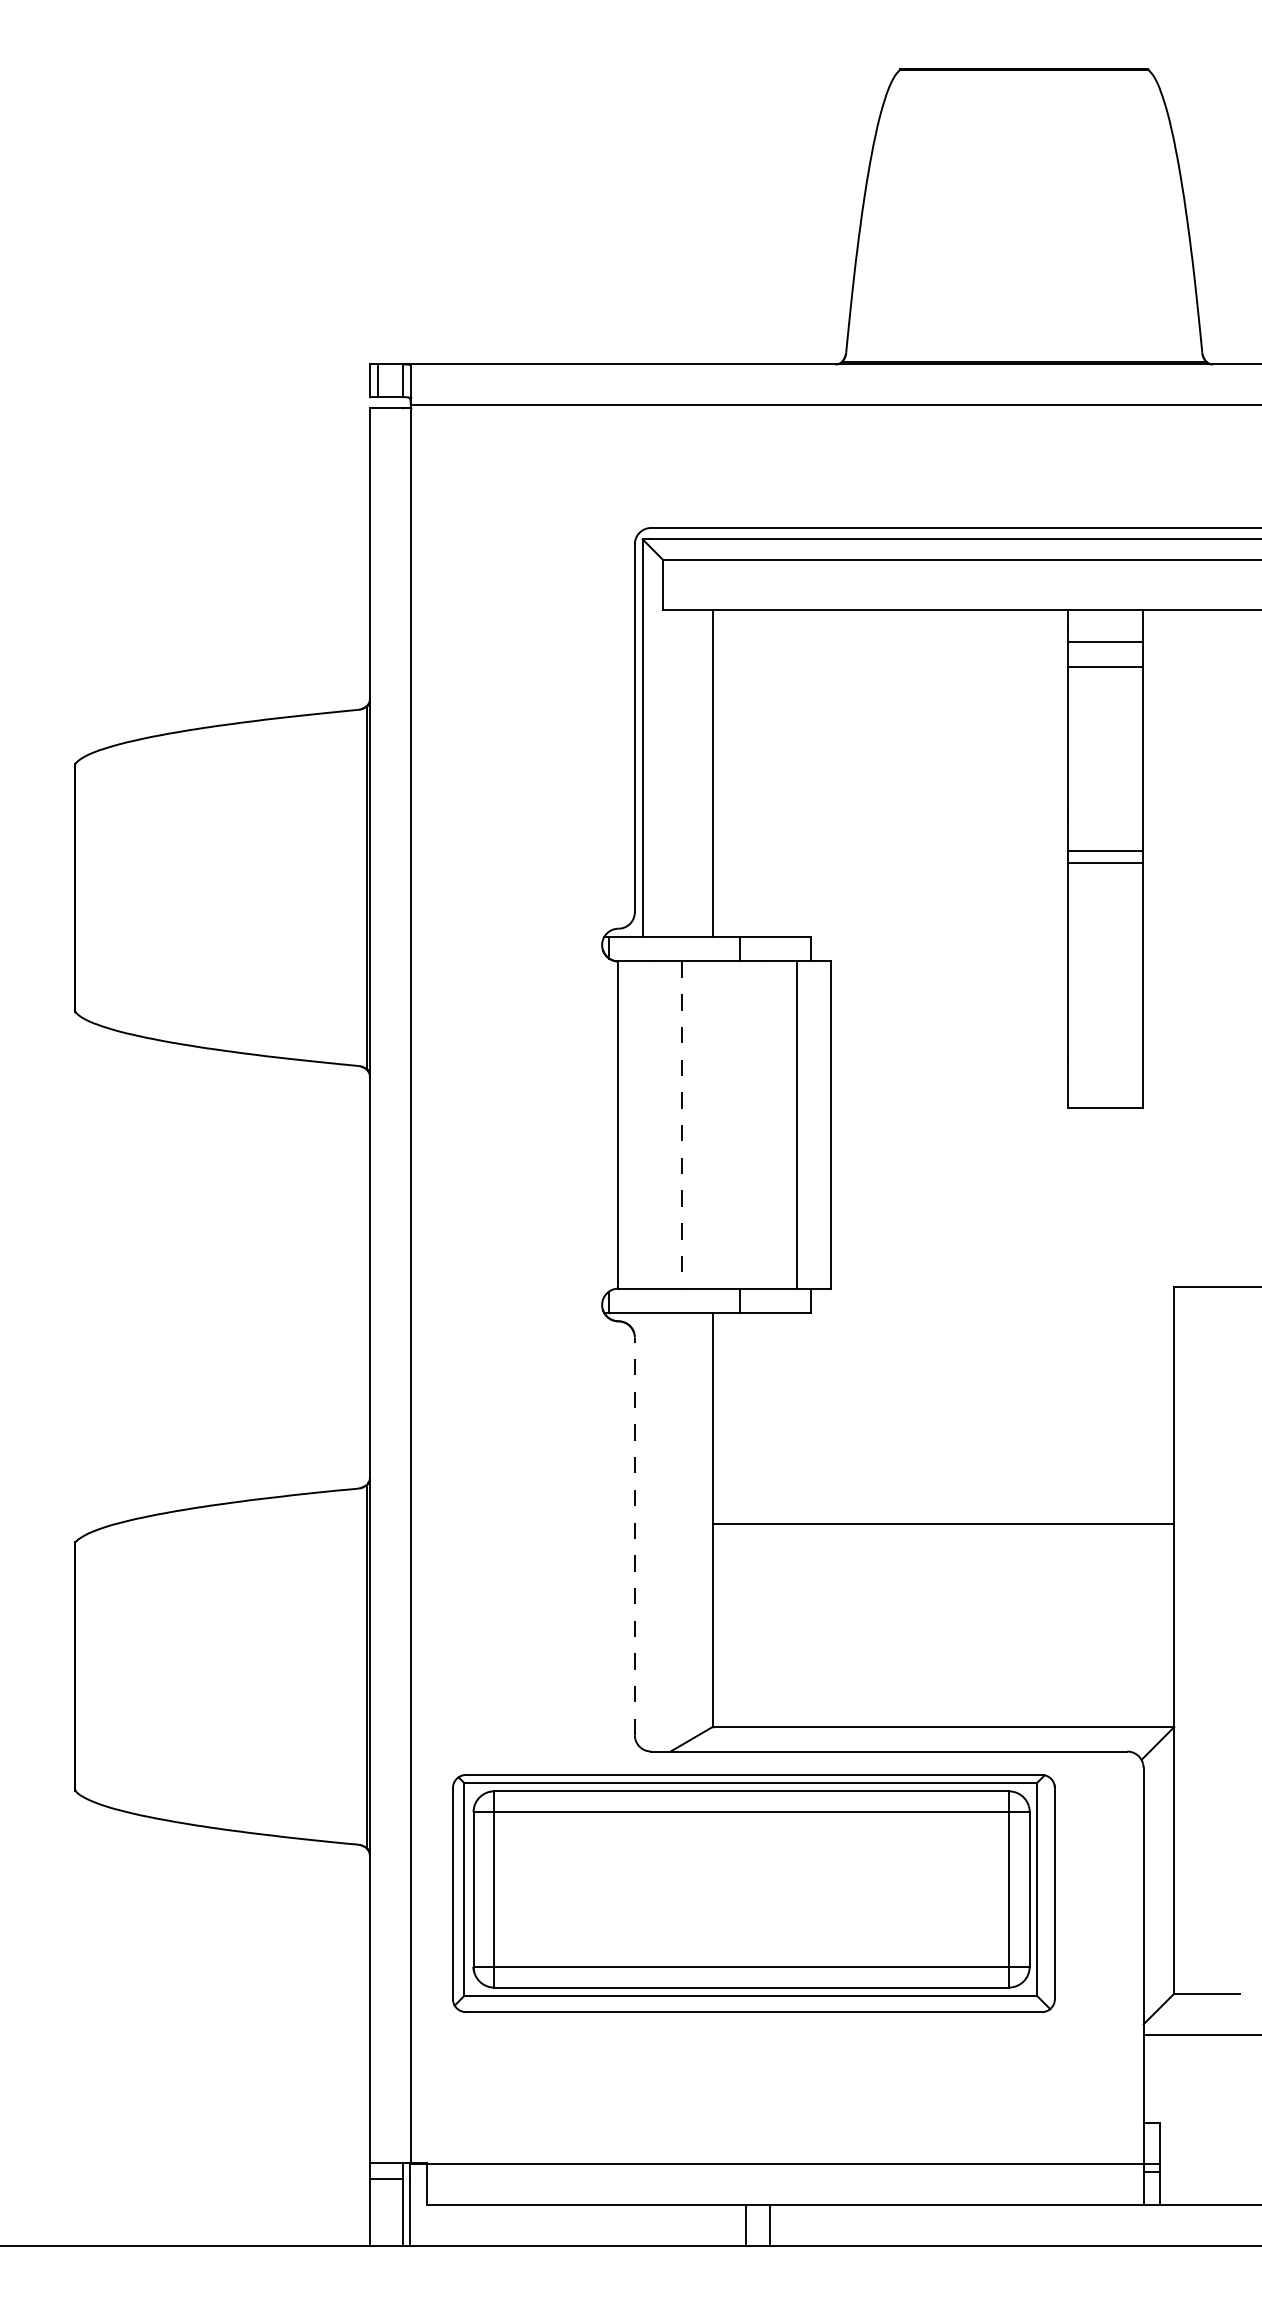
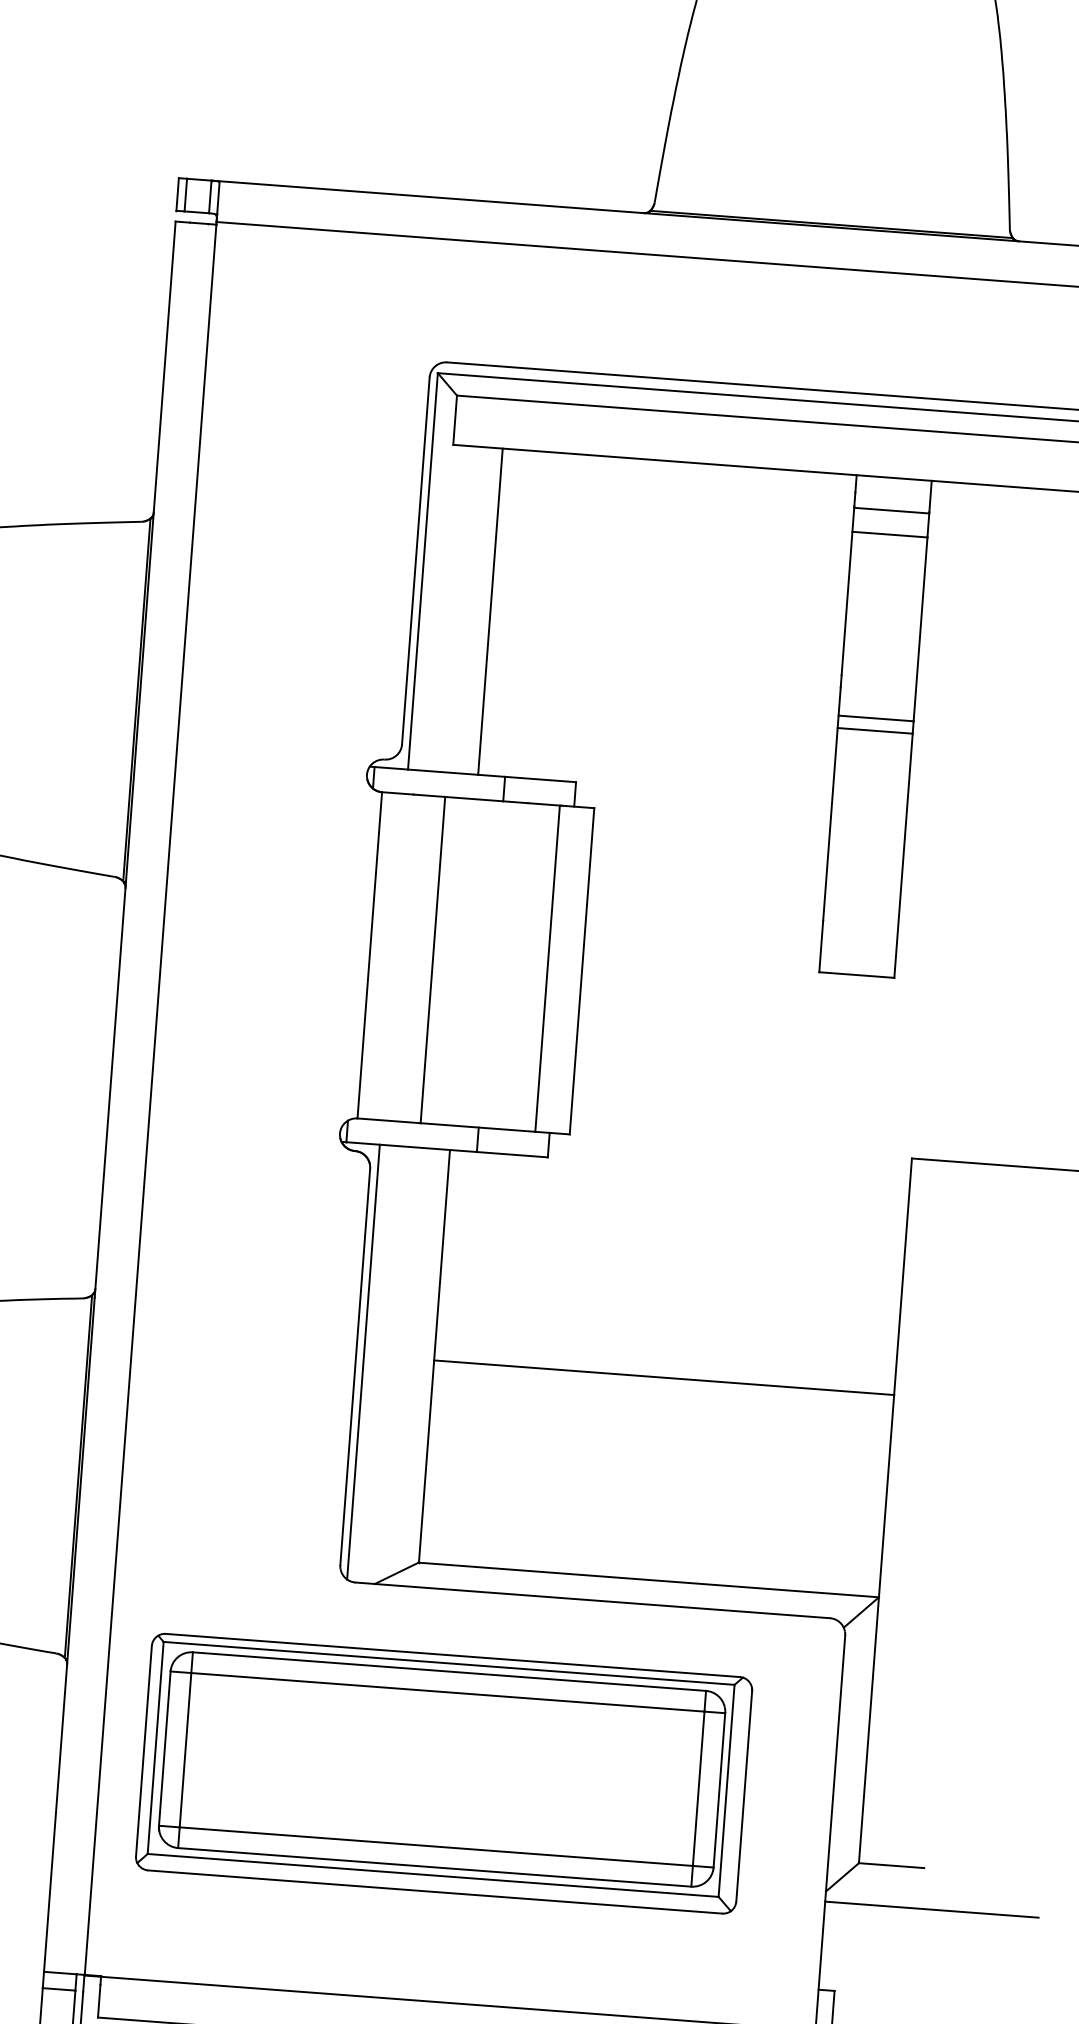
line: (681, 1125) -> (432, 960), dashed -> solid
line: (642, 1531) -> (363, 1362), added
line: (634, 1536) -> (354, 1366), dashed -> solid
part: (753, 1893) -> (443, 1773), moved

